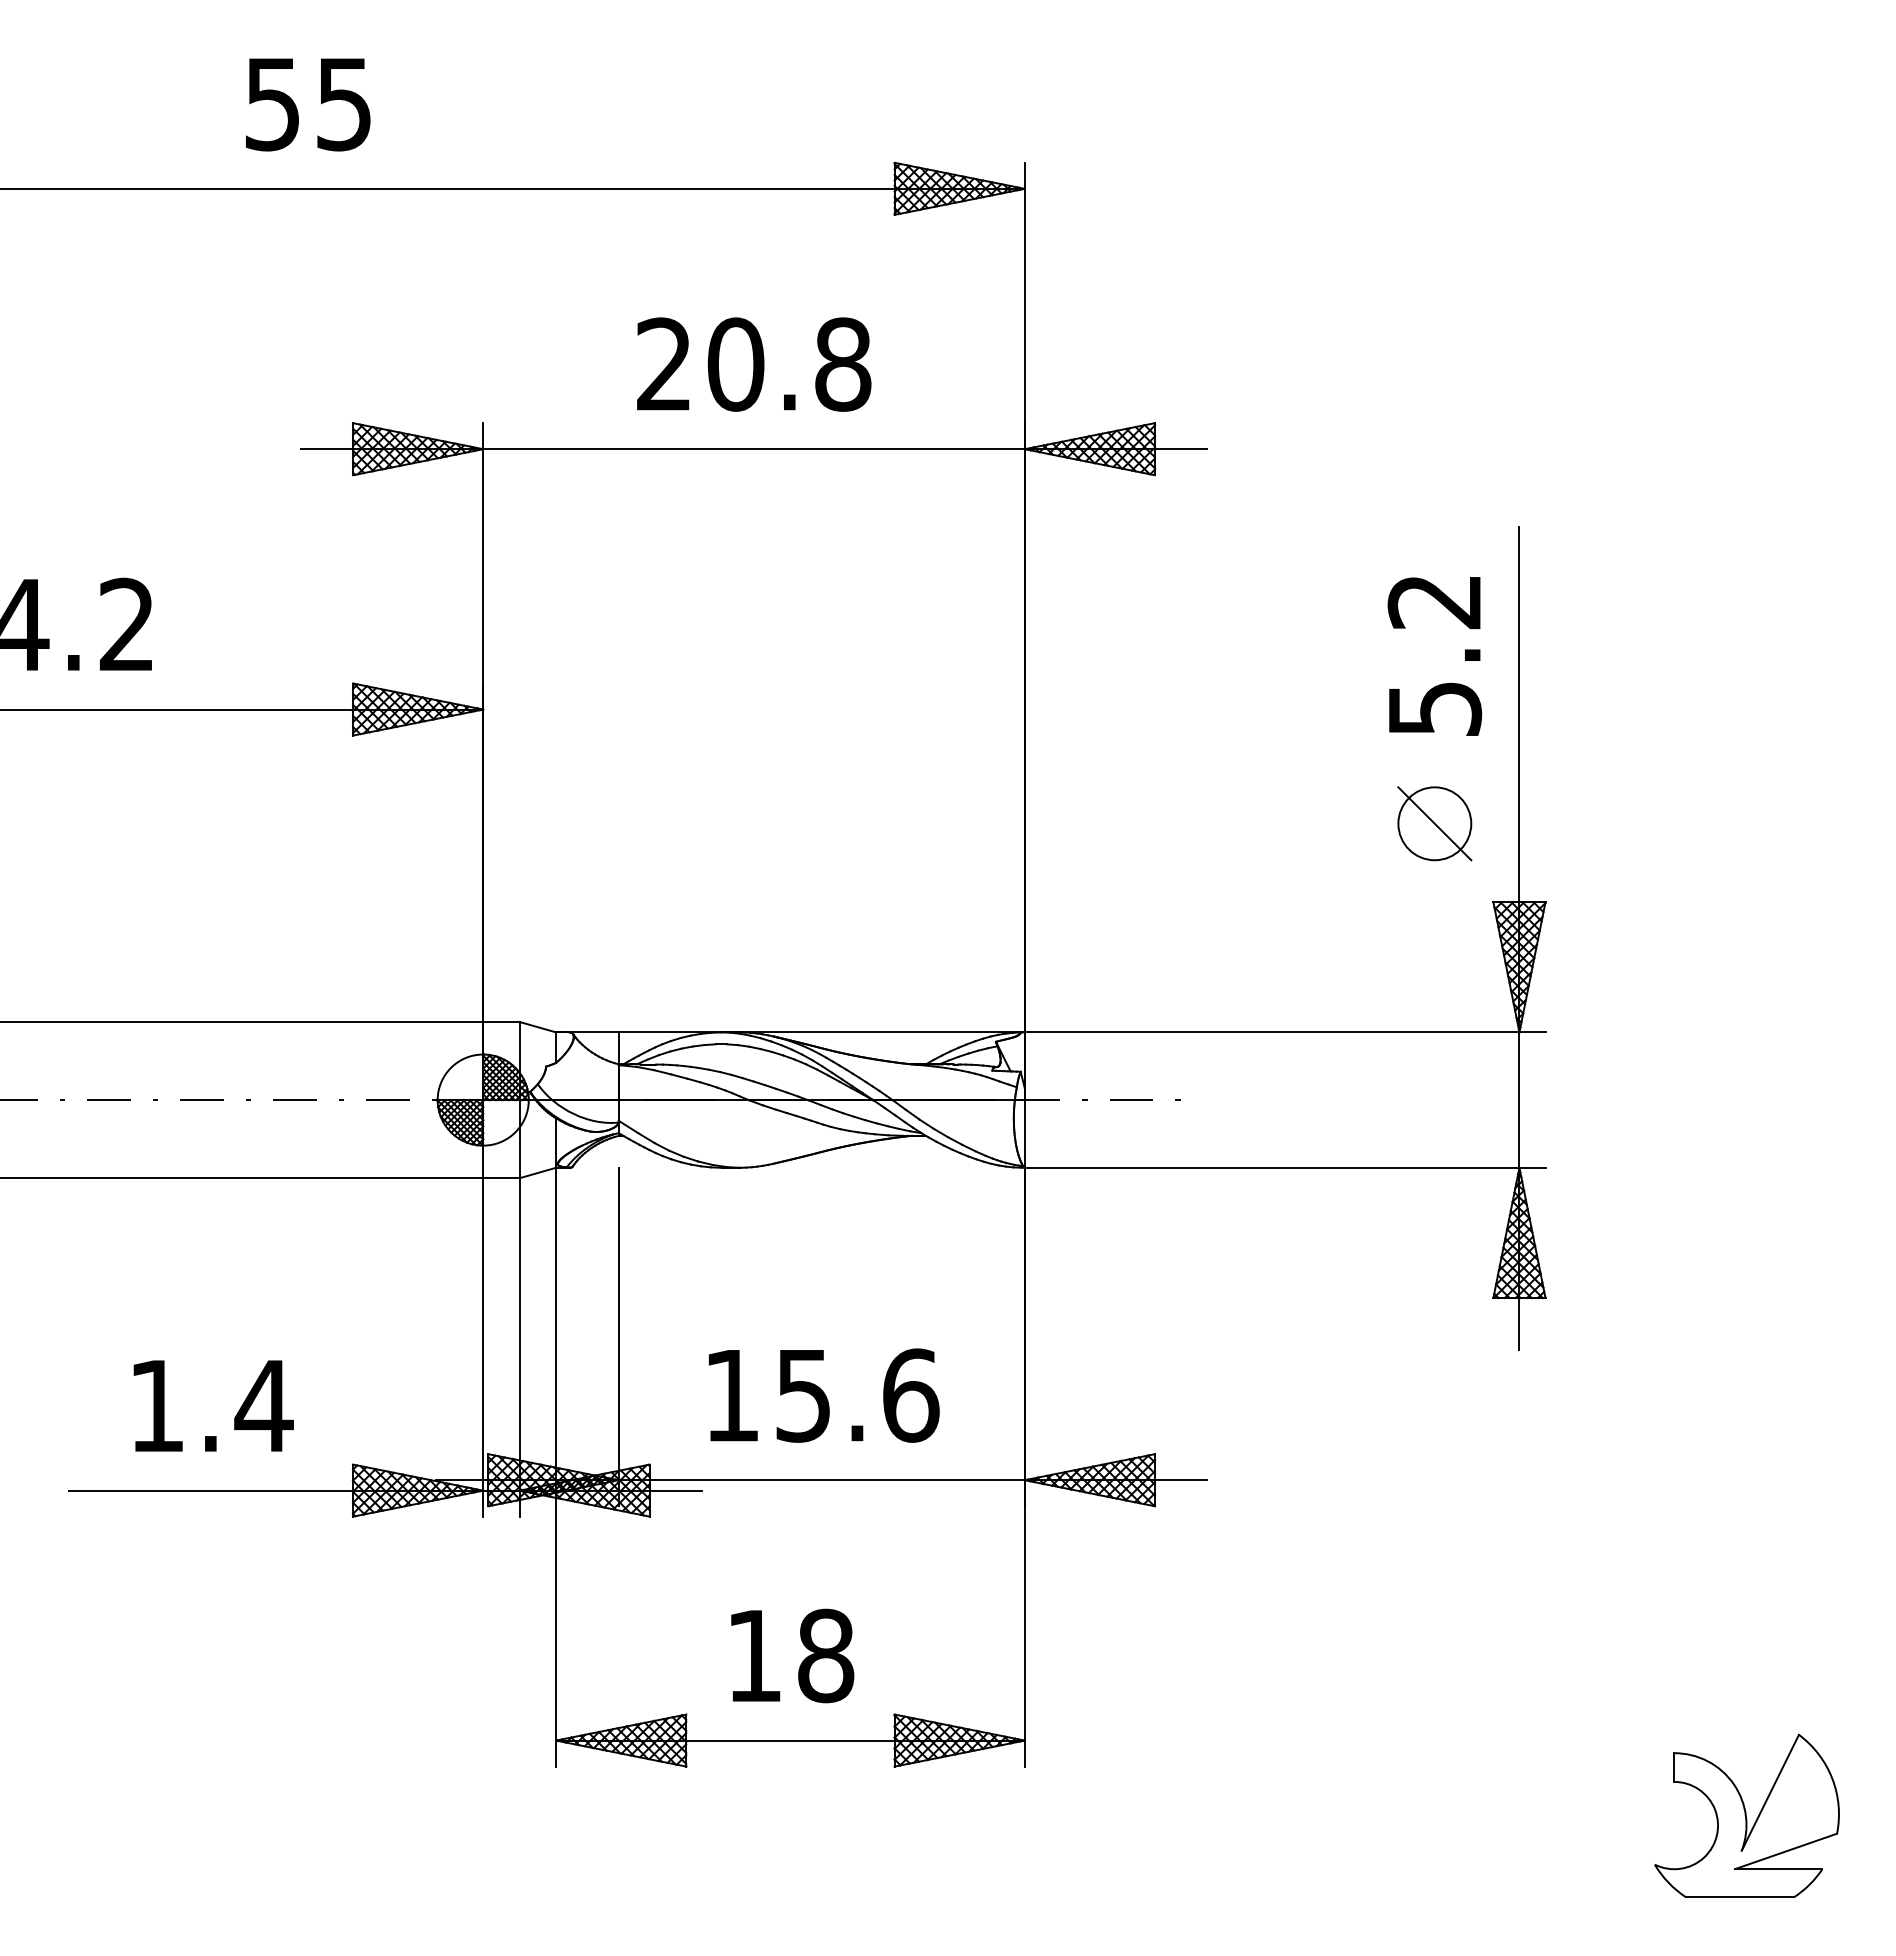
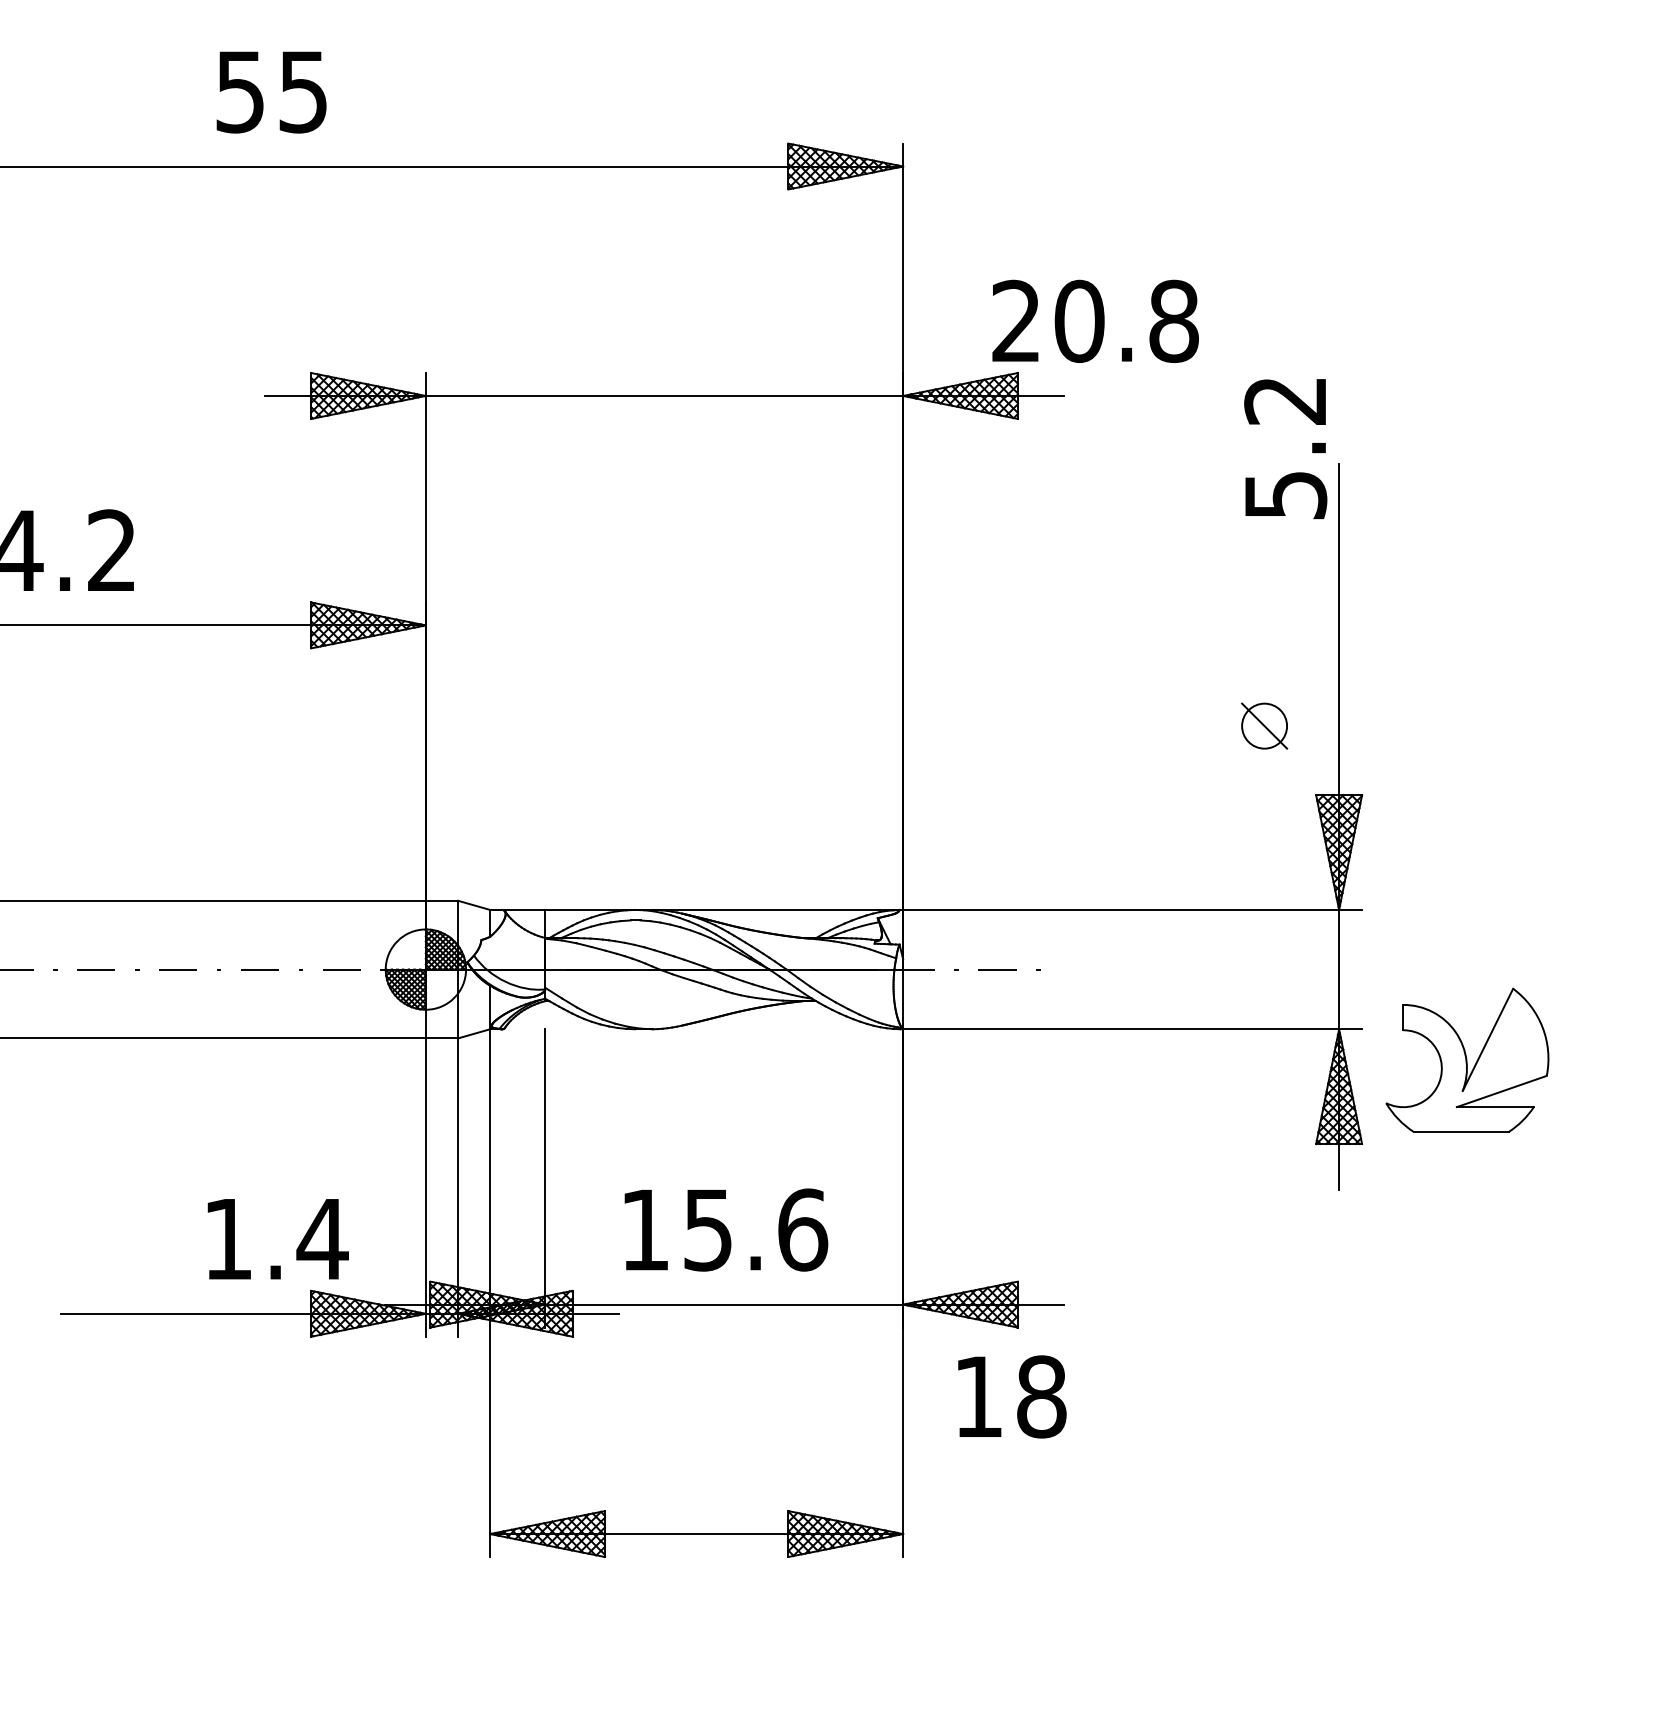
text: (754, 364) -> (1095, 321), moved
text: (1434, 656) -> (1285, 449), moved
part: (1434, 823) -> (1264, 725), size x0.7
text: (213, 1405) -> (278, 1238), moved
text: (792, 1655) -> (1012, 1396), moved
part: (1746, 1815) -> (1466, 1059), moved

